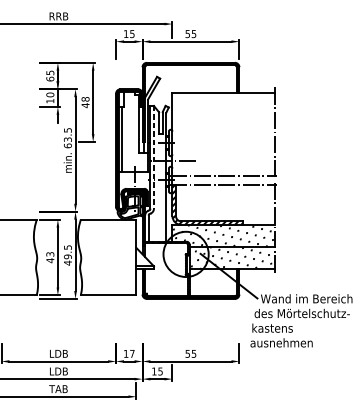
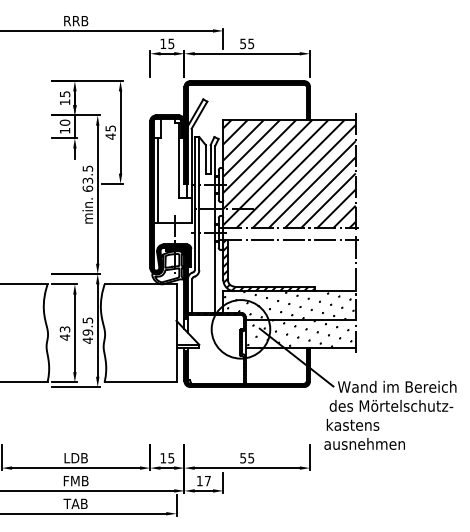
text: (49, 79) -> (64, 102), 65 -> 15
text: (85, 99) -> (110, 128), 48 -> 45
hatch: (223, 134) -> (289, 173), added
line: (154, 157) -> (199, 203), dashed -> solid
text: (132, 354) -> (171, 458), 17 -> 15
text: (58, 371) -> (75, 481), LDB -> FMB
text: (160, 371) -> (207, 481), 15 -> 17

